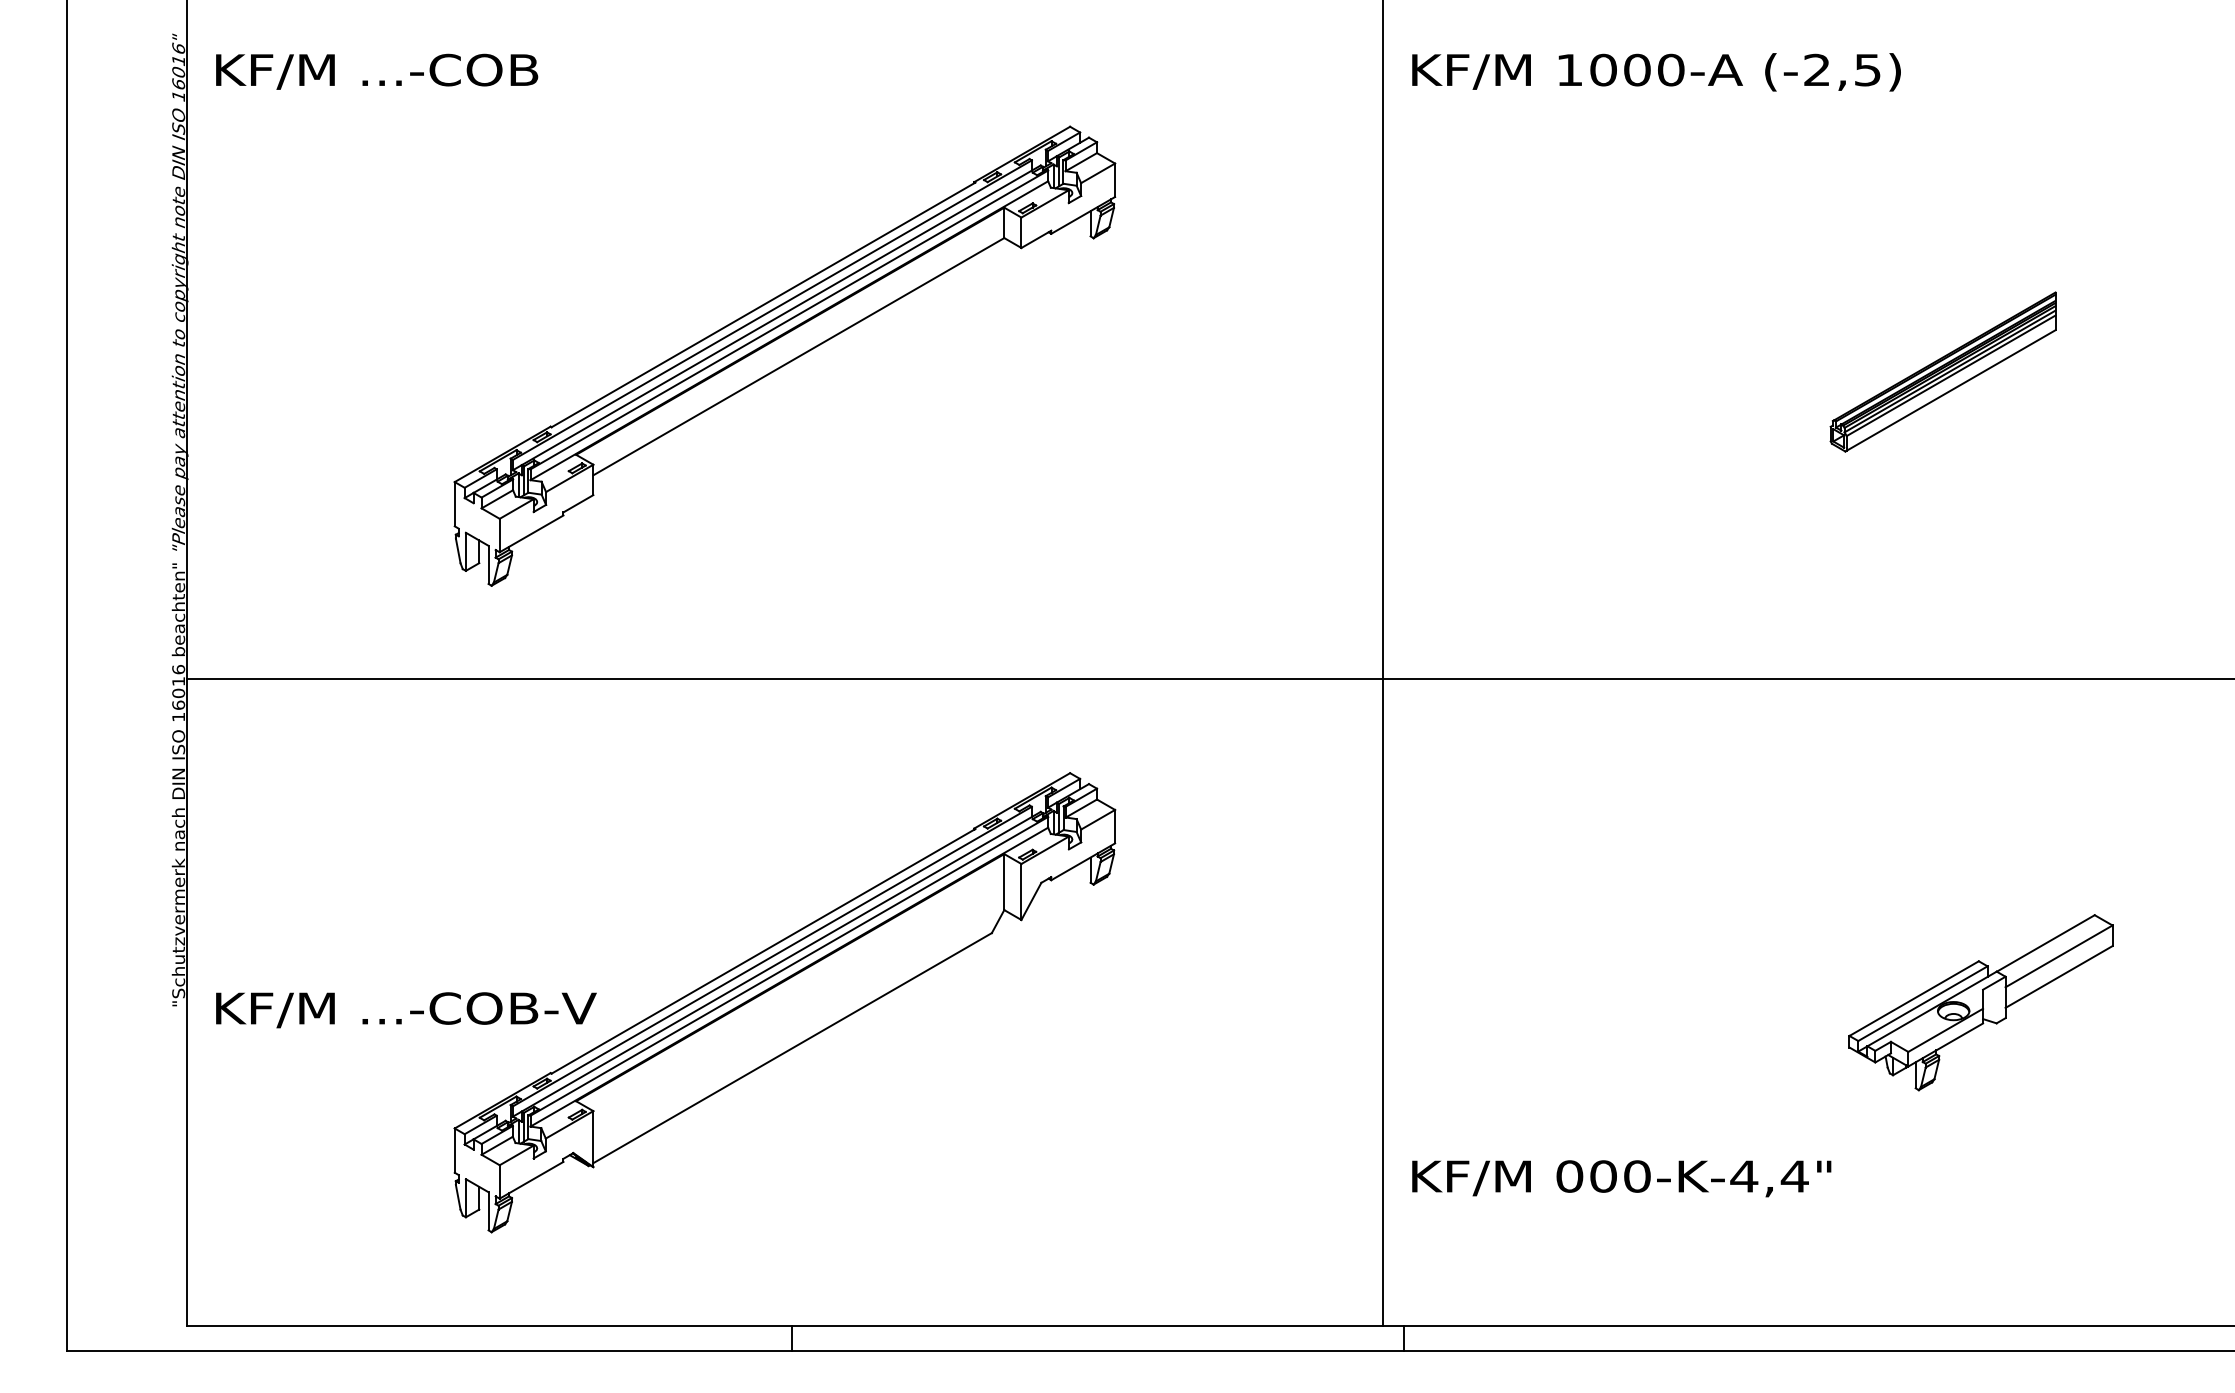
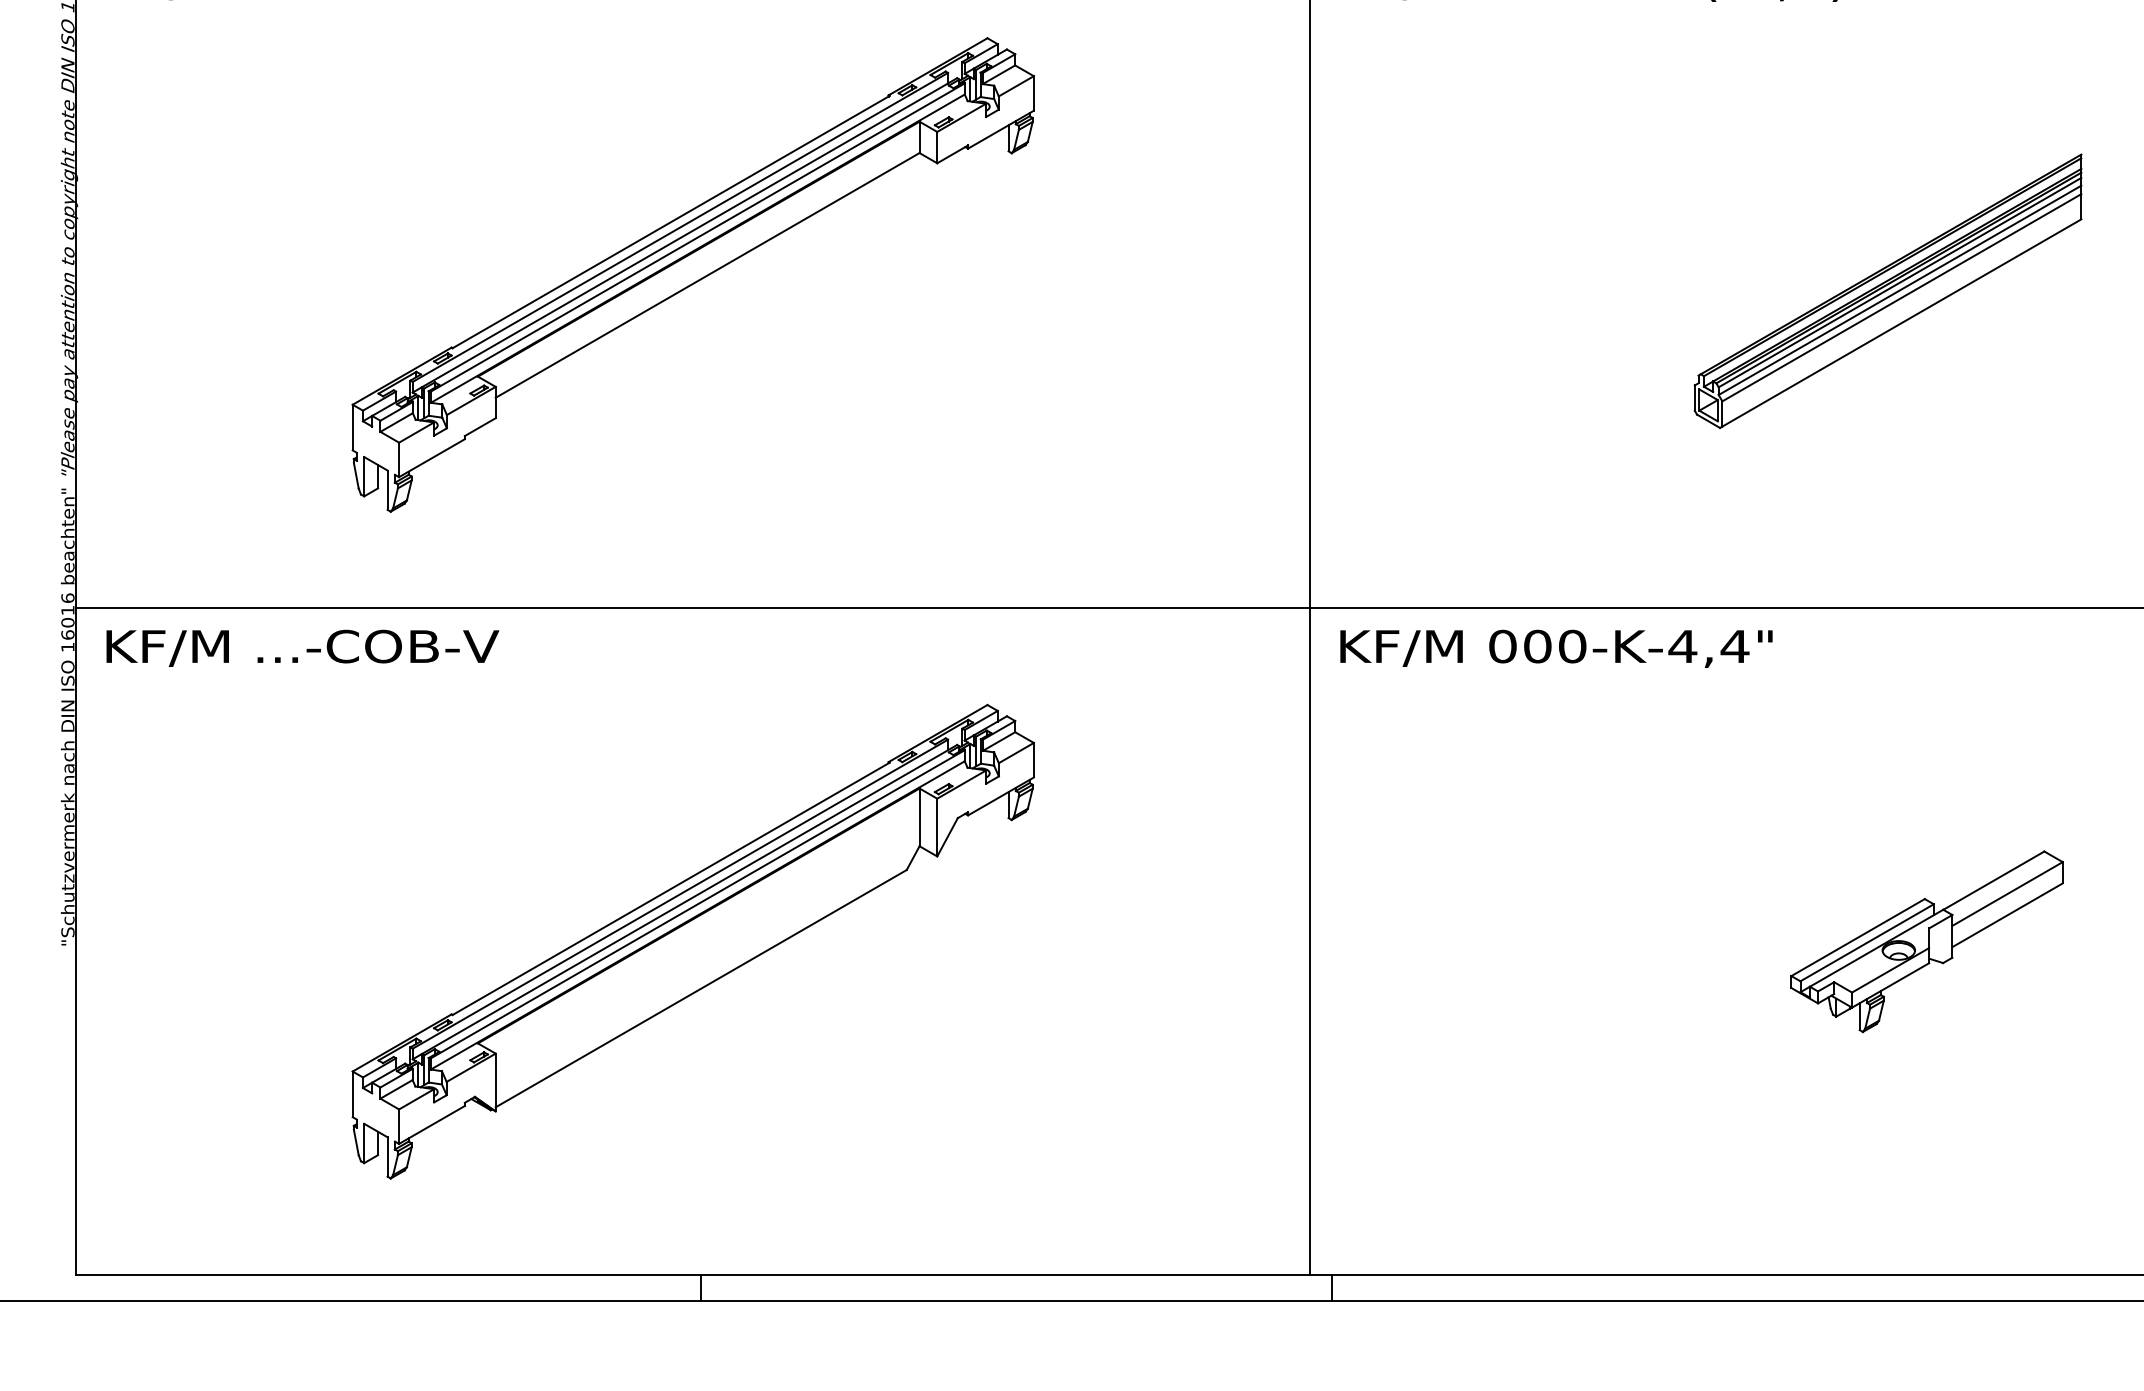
part: (1942, 371) -> (1887, 290), size x1.67
text: (406, 1010) -> (302, 648), moved
text: (1621, 1178) -> (1556, 648), moved

